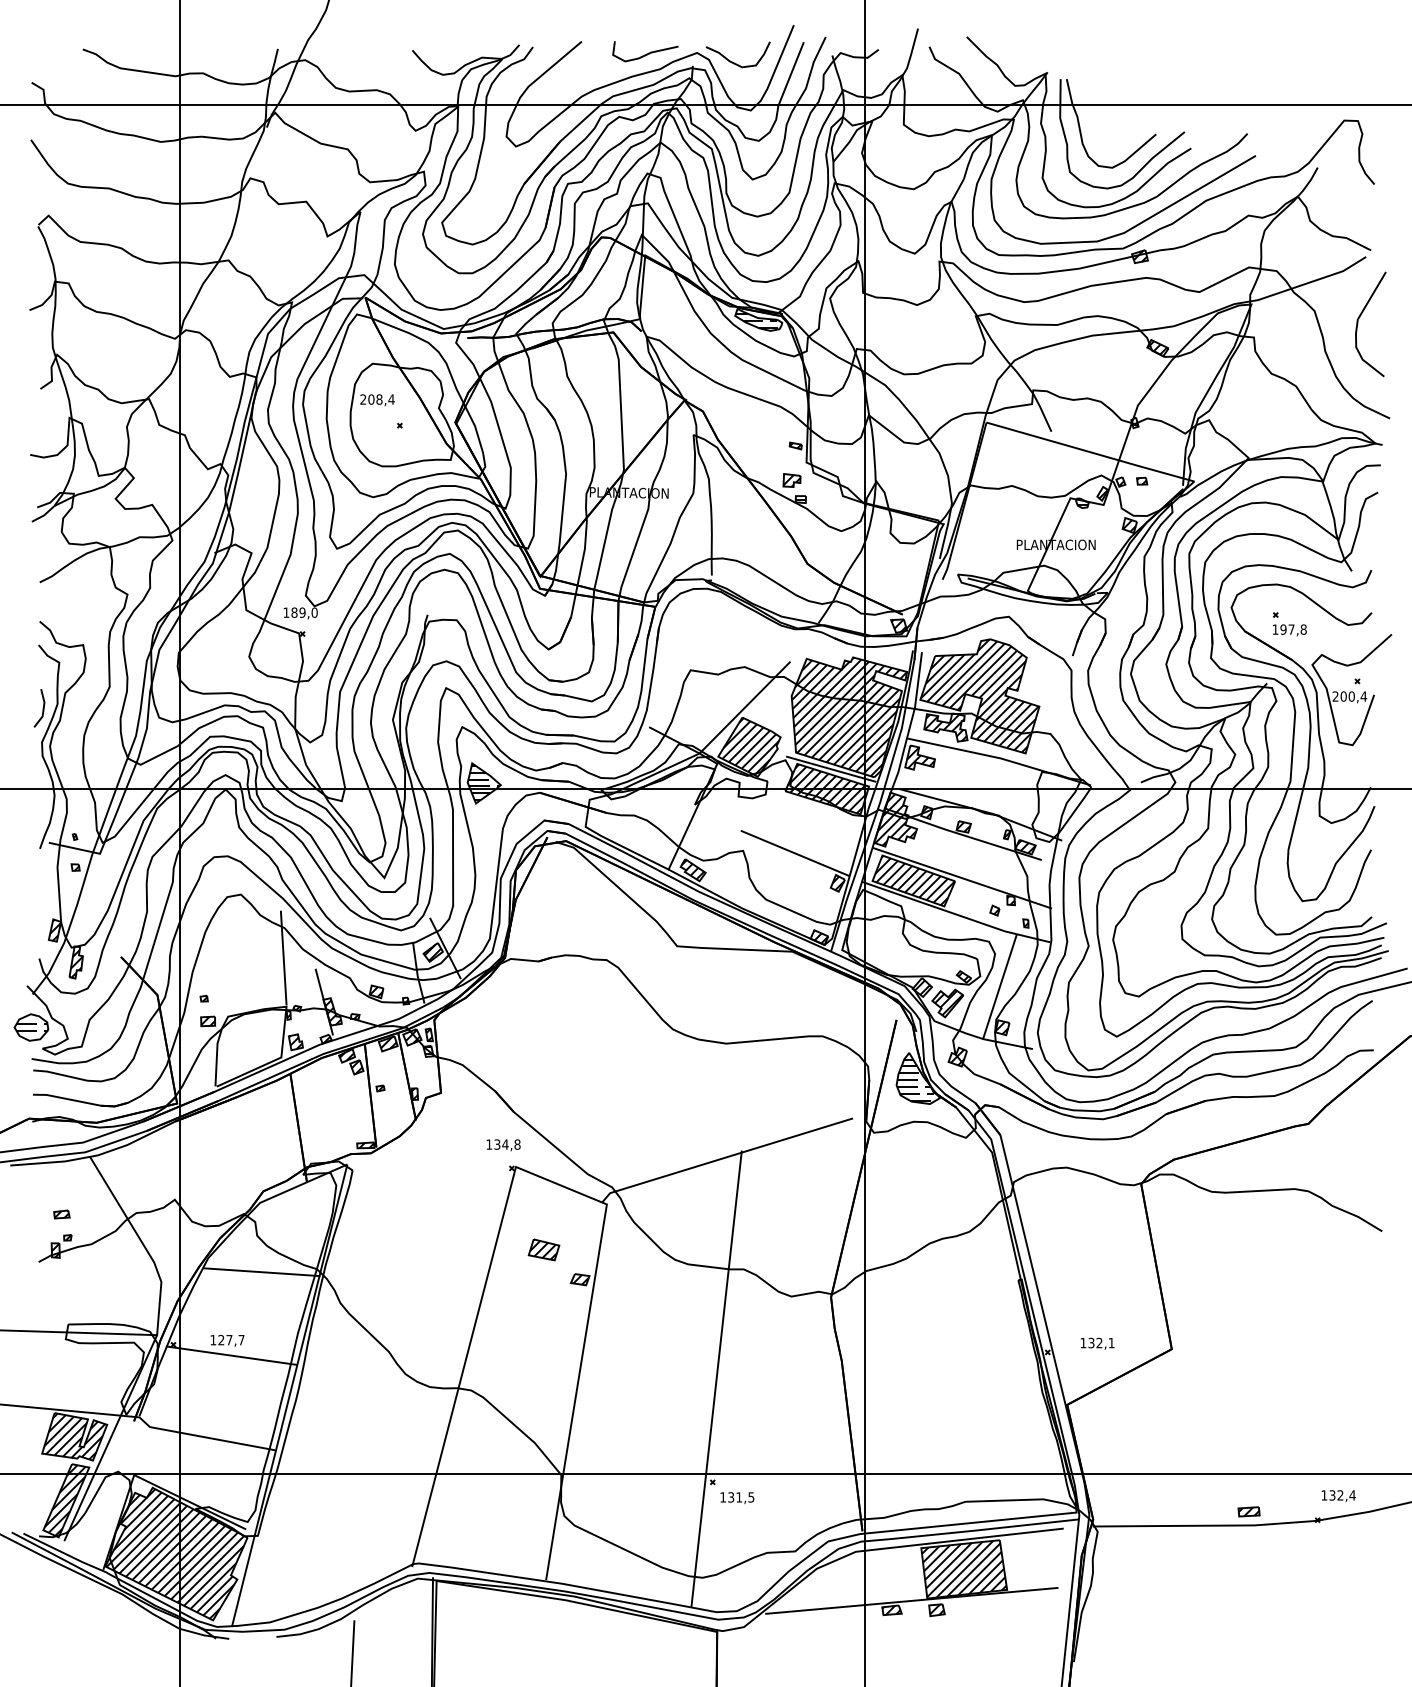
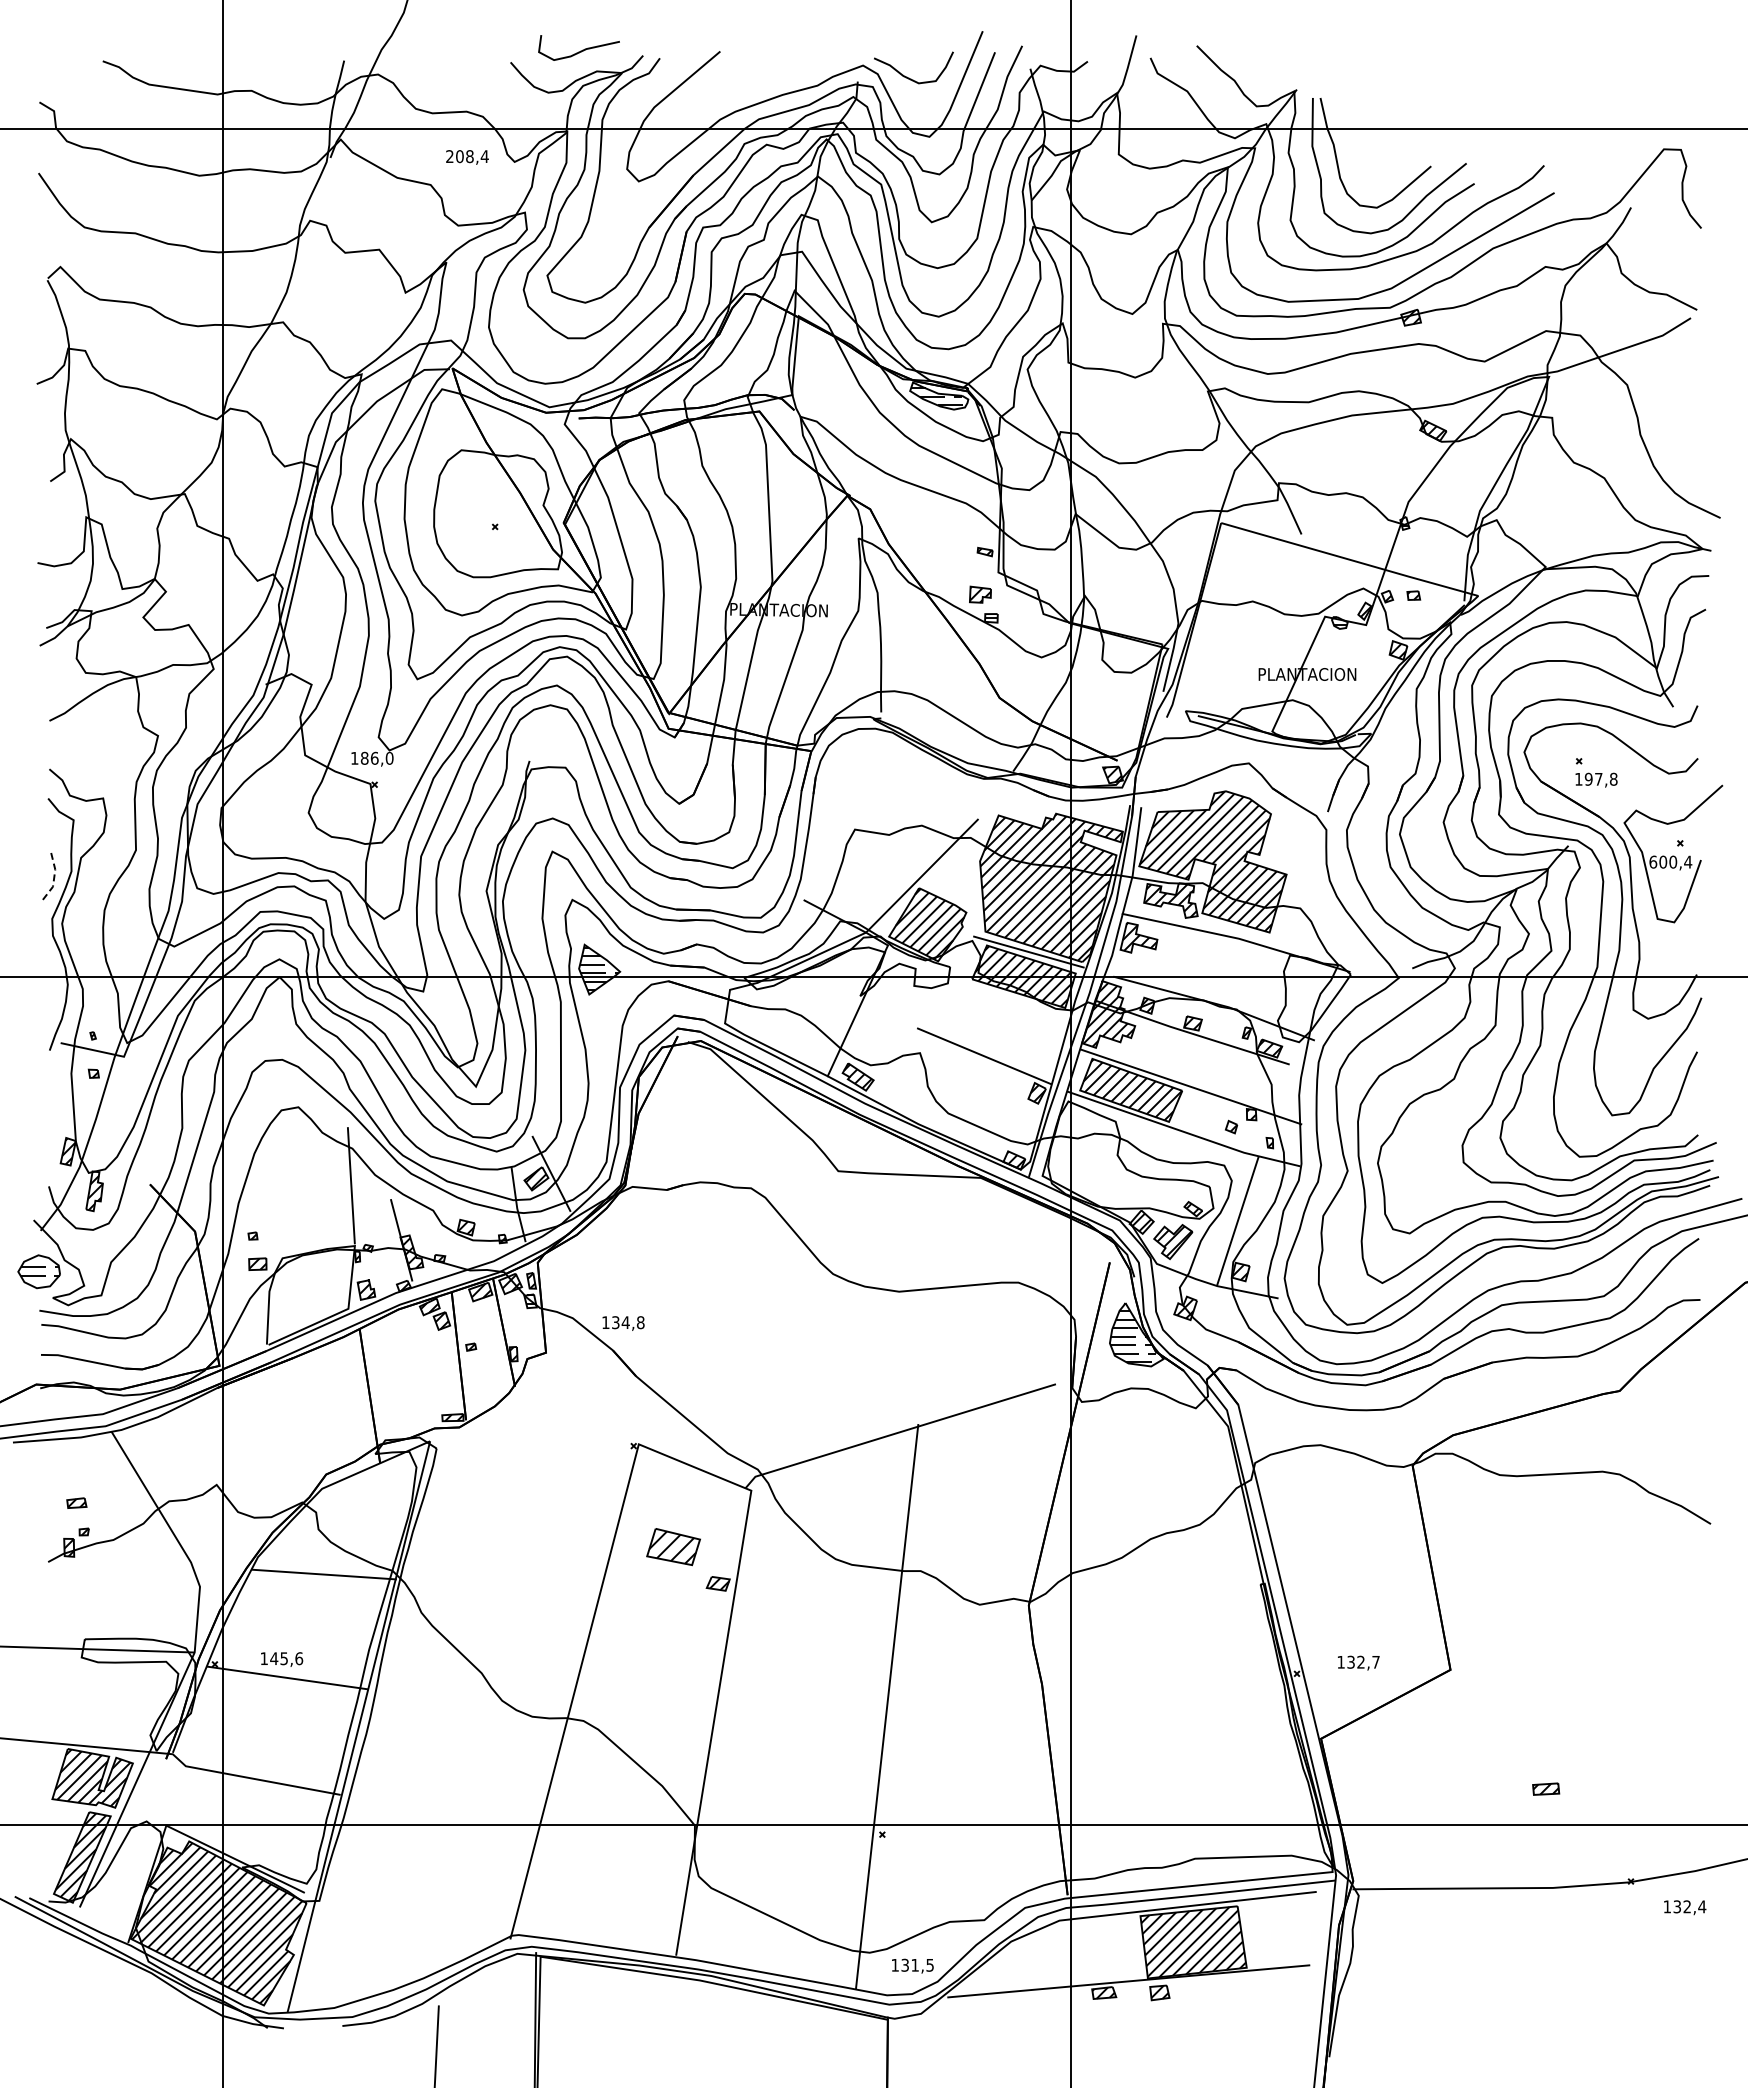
curve: (646, 53) -> (580, 50), moved
curve: (1358, 322) -> (1681, 399), removed
text: (377, 400) -> (467, 157), moved
text: (302, 612) -> (374, 757), 189,0 -> 186,0
text: (1335, 696) -> (1653, 861), 200,4 -> 600,4
line: (43, 709) -> (54, 878), solid -> dashed
text: (503, 1145) -> (623, 1323), moved
part: (543, 1249) -> (673, 1546), size x1.4
text: (231, 1340) -> (286, 1658), 127,7 -> 145,6
text: (1111, 1343) -> (1375, 1662), 132,1 -> 132,7
text: (1339, 1495) -> (1685, 1907), moved
text: (737, 1497) -> (912, 1965), moved
part: (1249, 1511) -> (1546, 1788), moved

